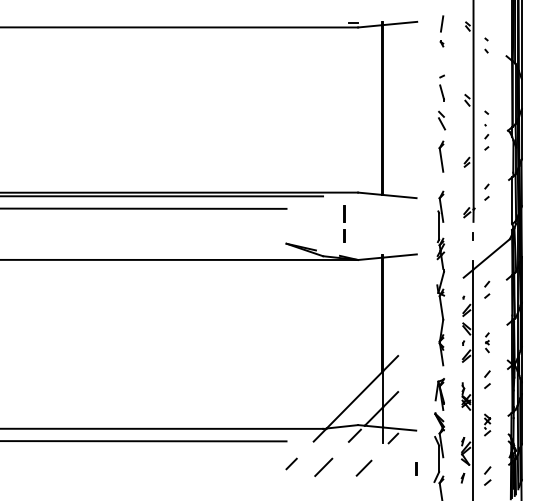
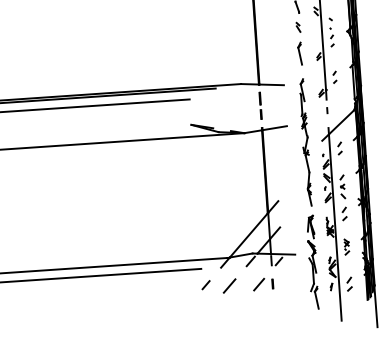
part: (441, 120) -> (298, 27), size x0.71
line: (344, 222) -> (260, 104), moved
part: (487, 342) -> (342, 186), size x1.67
line: (416, 468) -> (272, 283), moved

